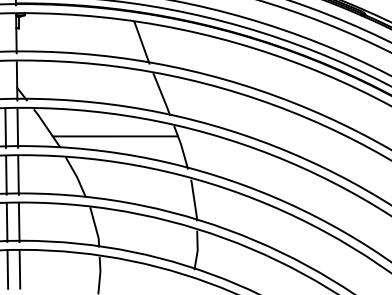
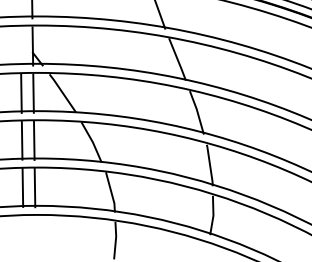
line: (115, 136) -> (131, 101), removed
line: (7, 269) -> (23, 234), removed
line: (19, 269) -> (35, 234), removed

